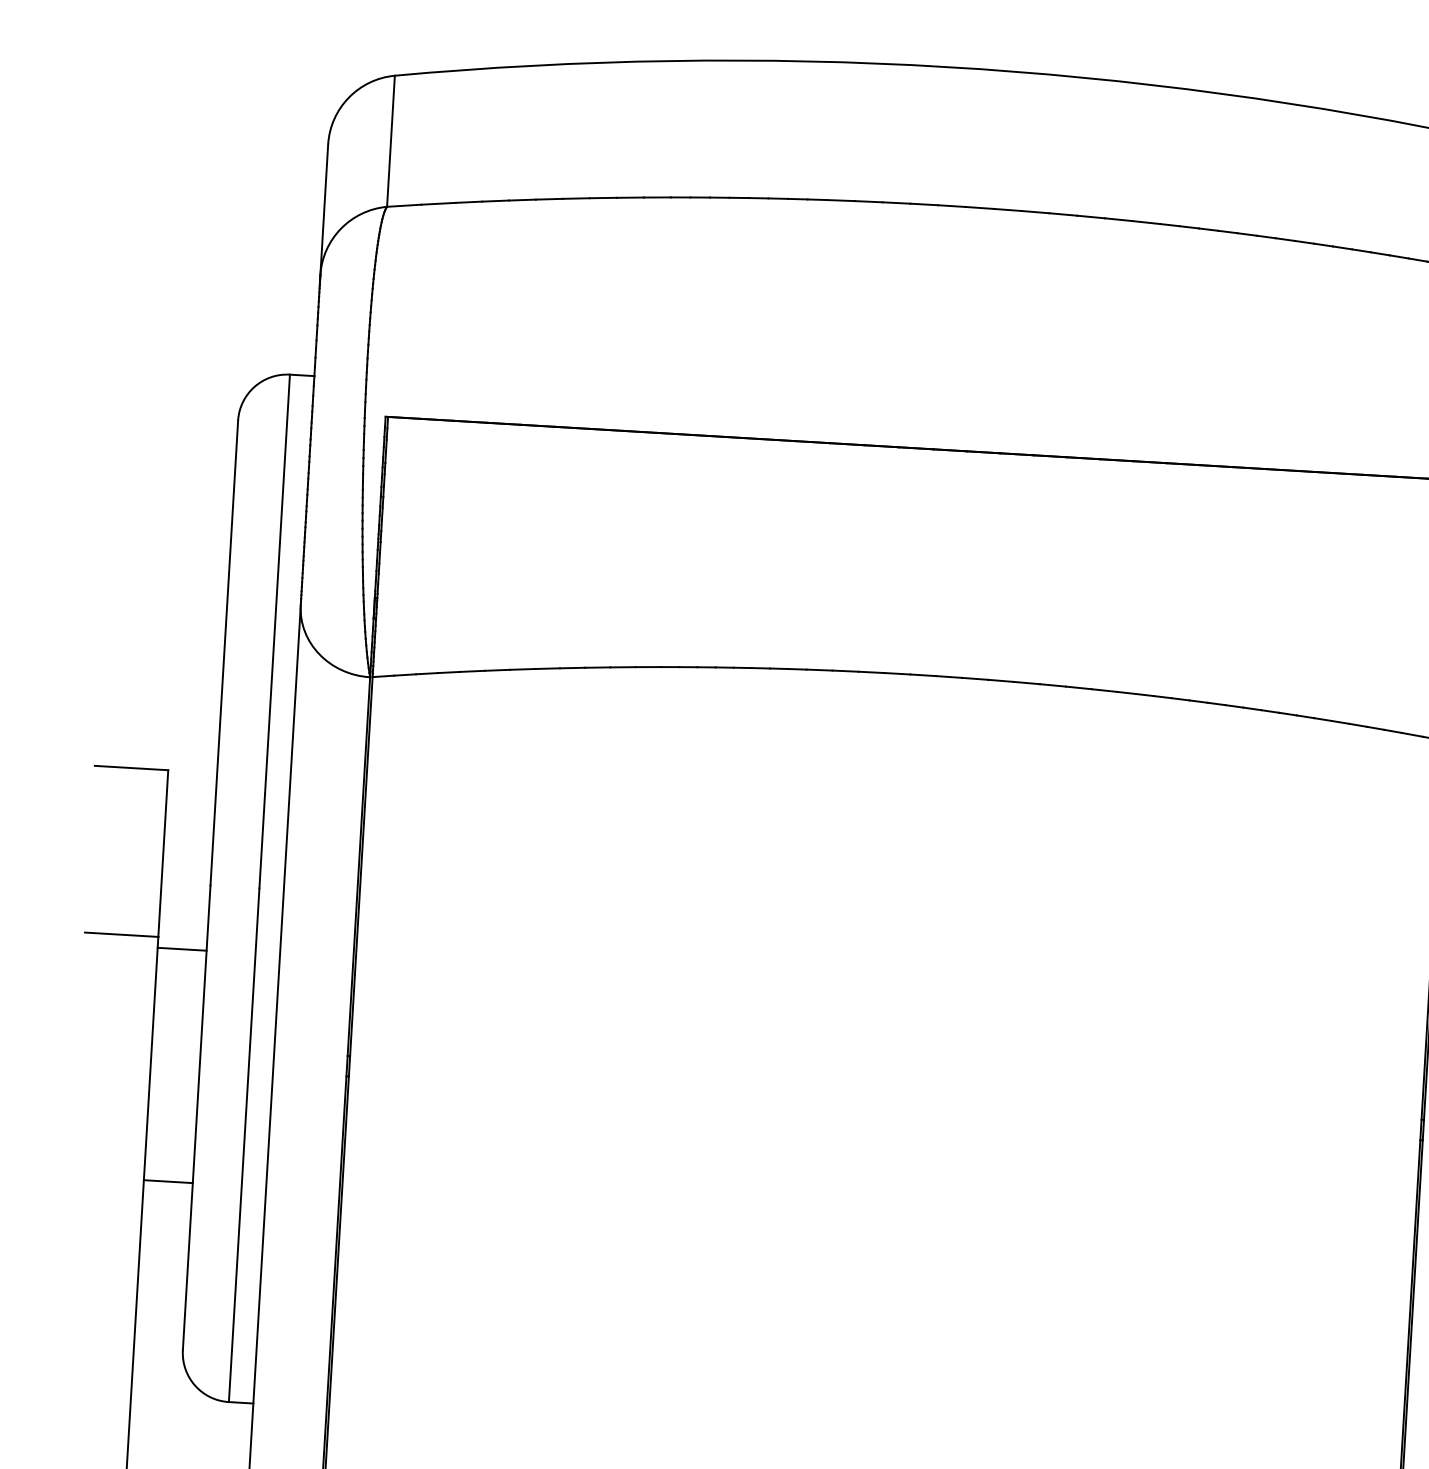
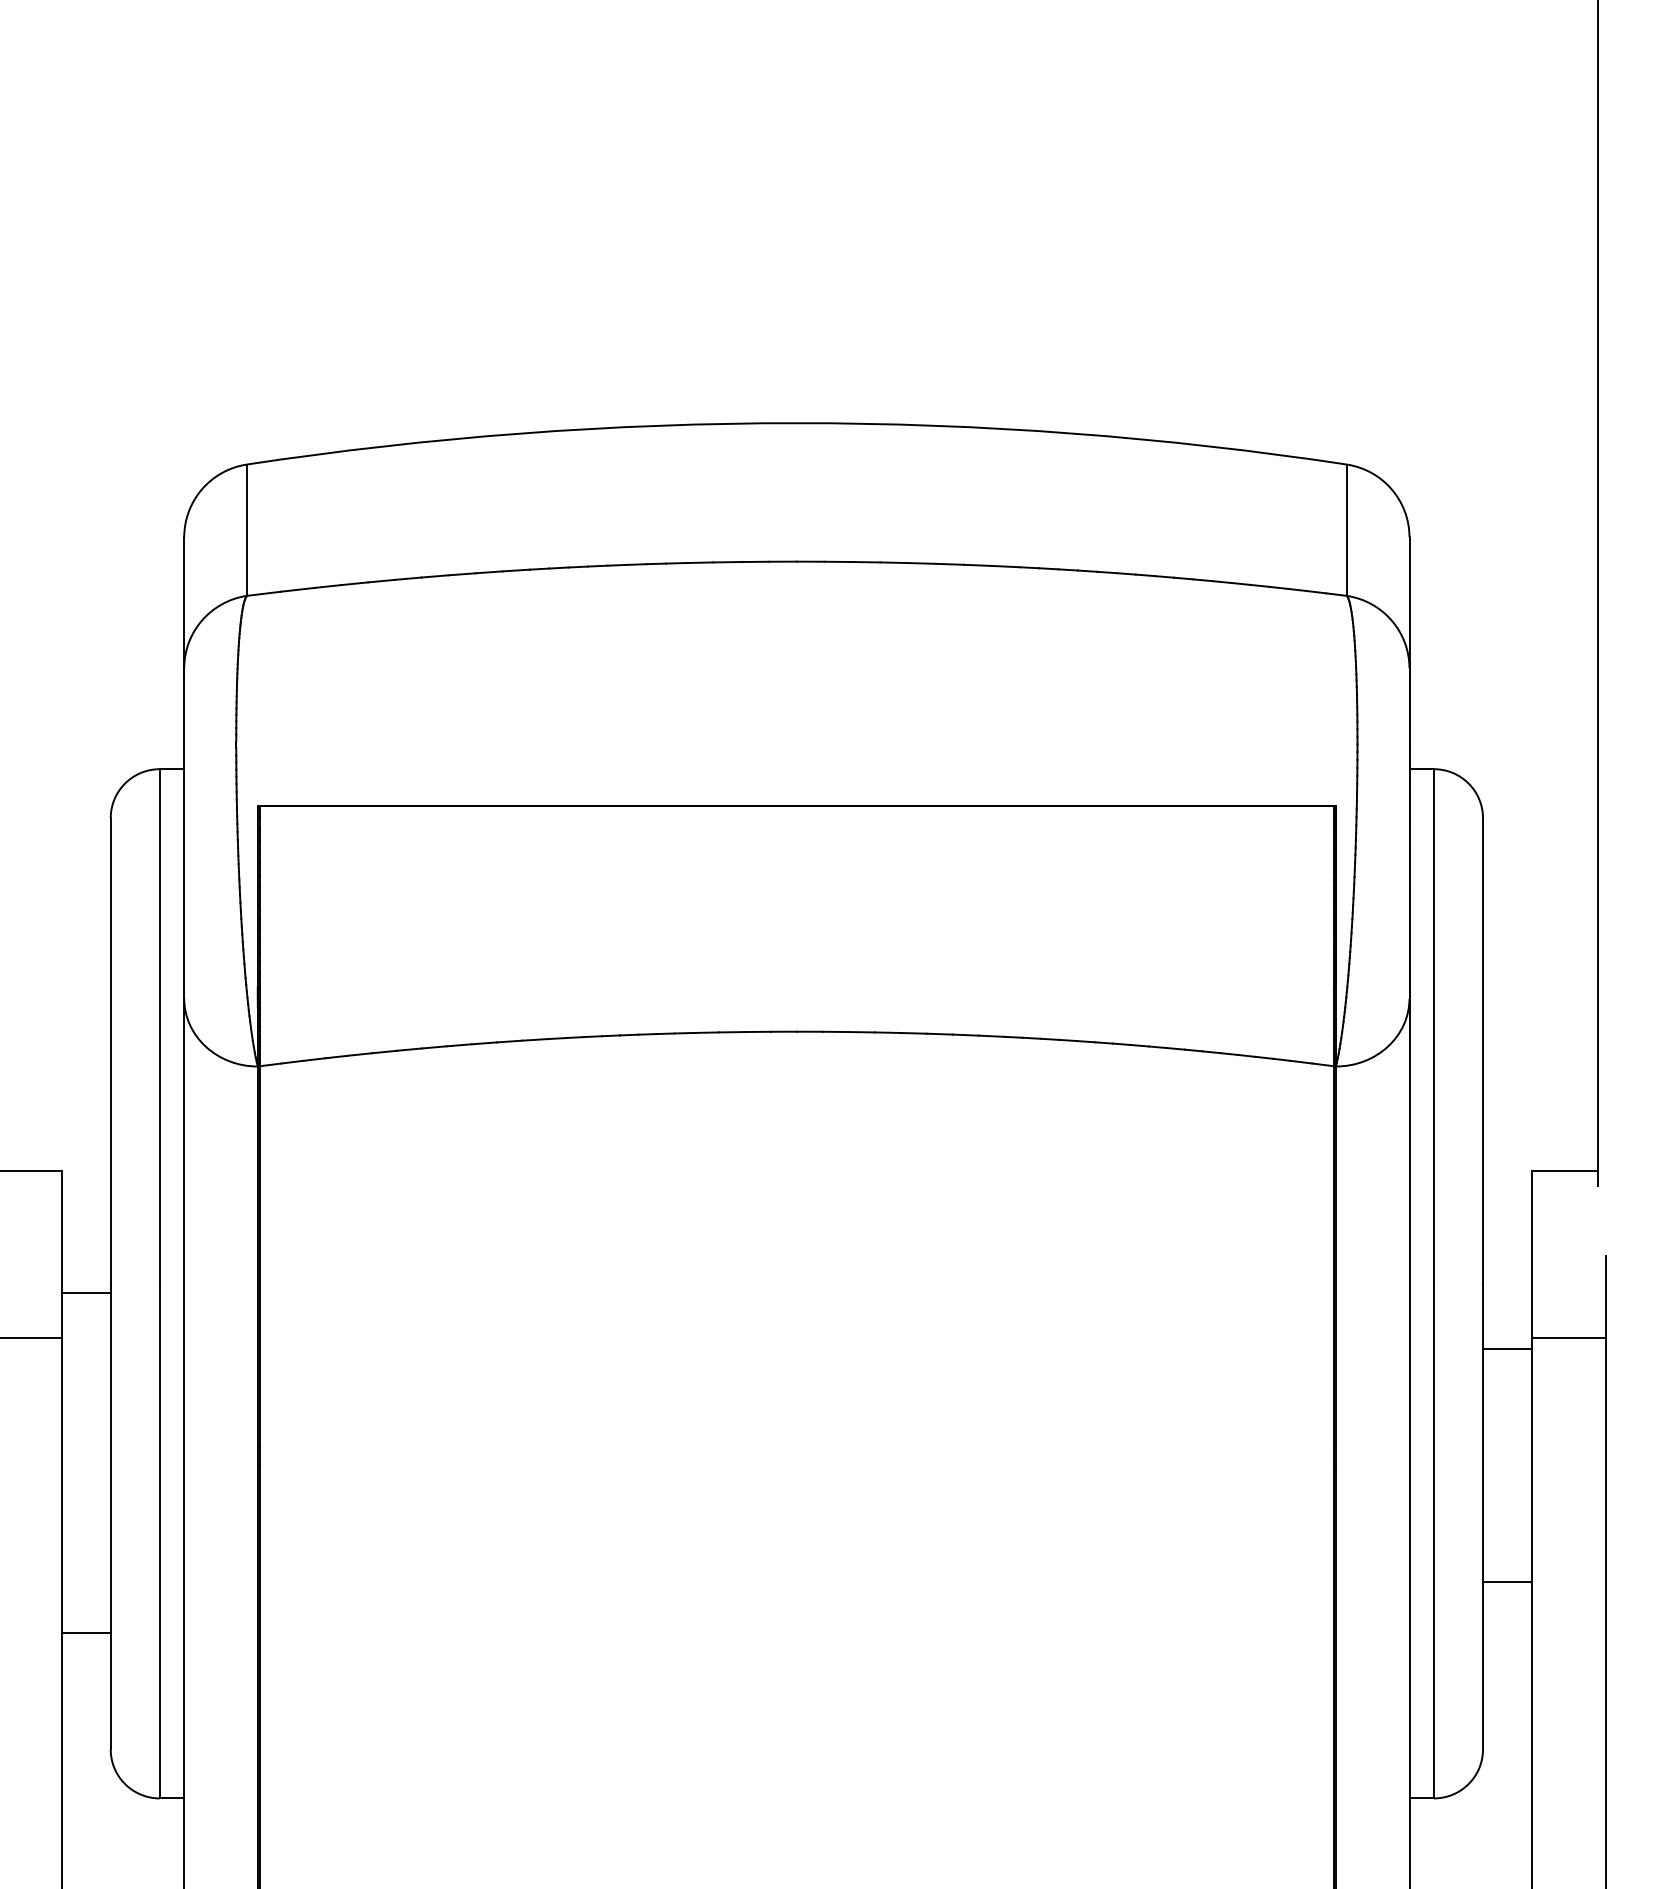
line: (181, 949) -> (85, 1293), moved
line: (167, 1181) -> (85, 1632), moved

